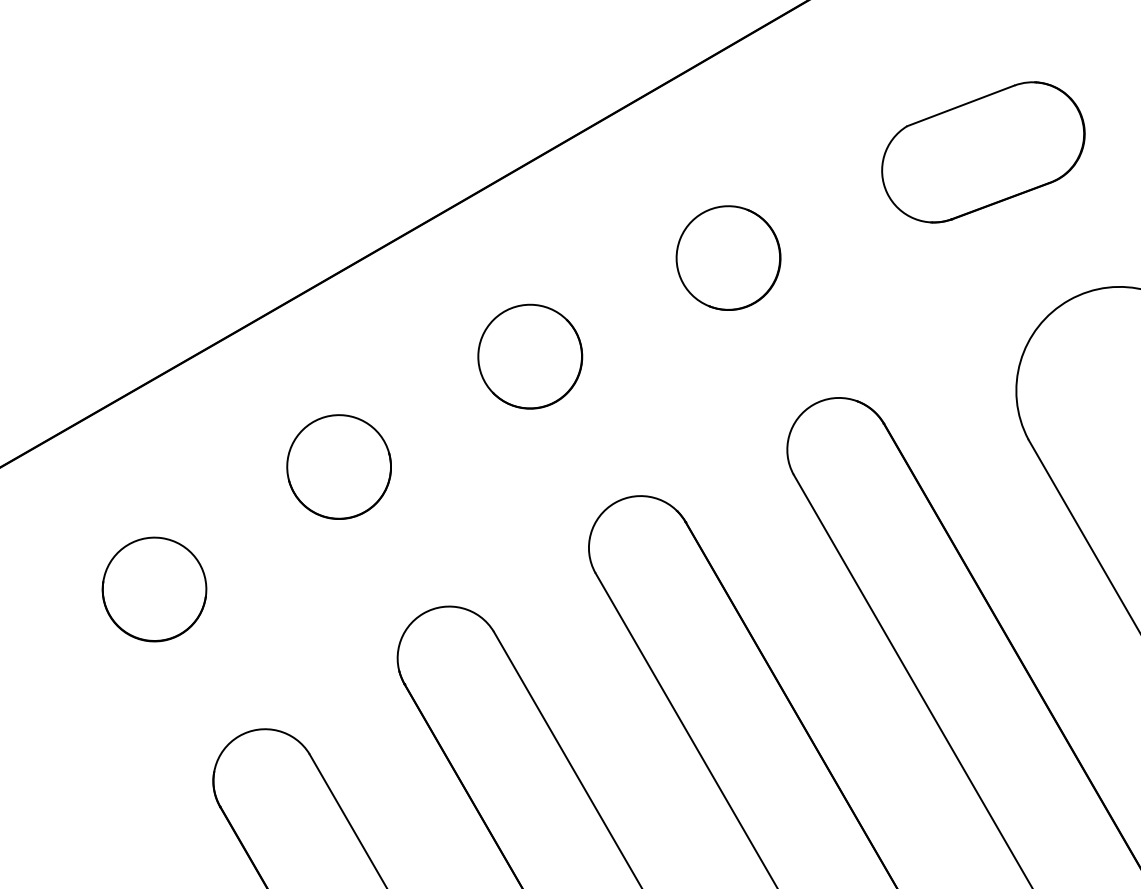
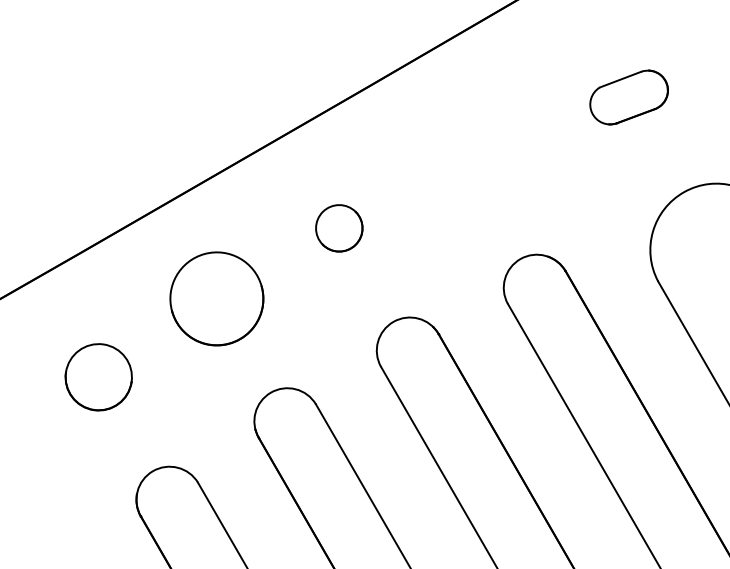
part: (982, 152) -> (628, 97), size x0.6
part: (729, 258) -> (466, 165), removed
part: (530, 357) -> (339, 228), size x0.7
part: (338, 466) -> (216, 298), size x1.4

